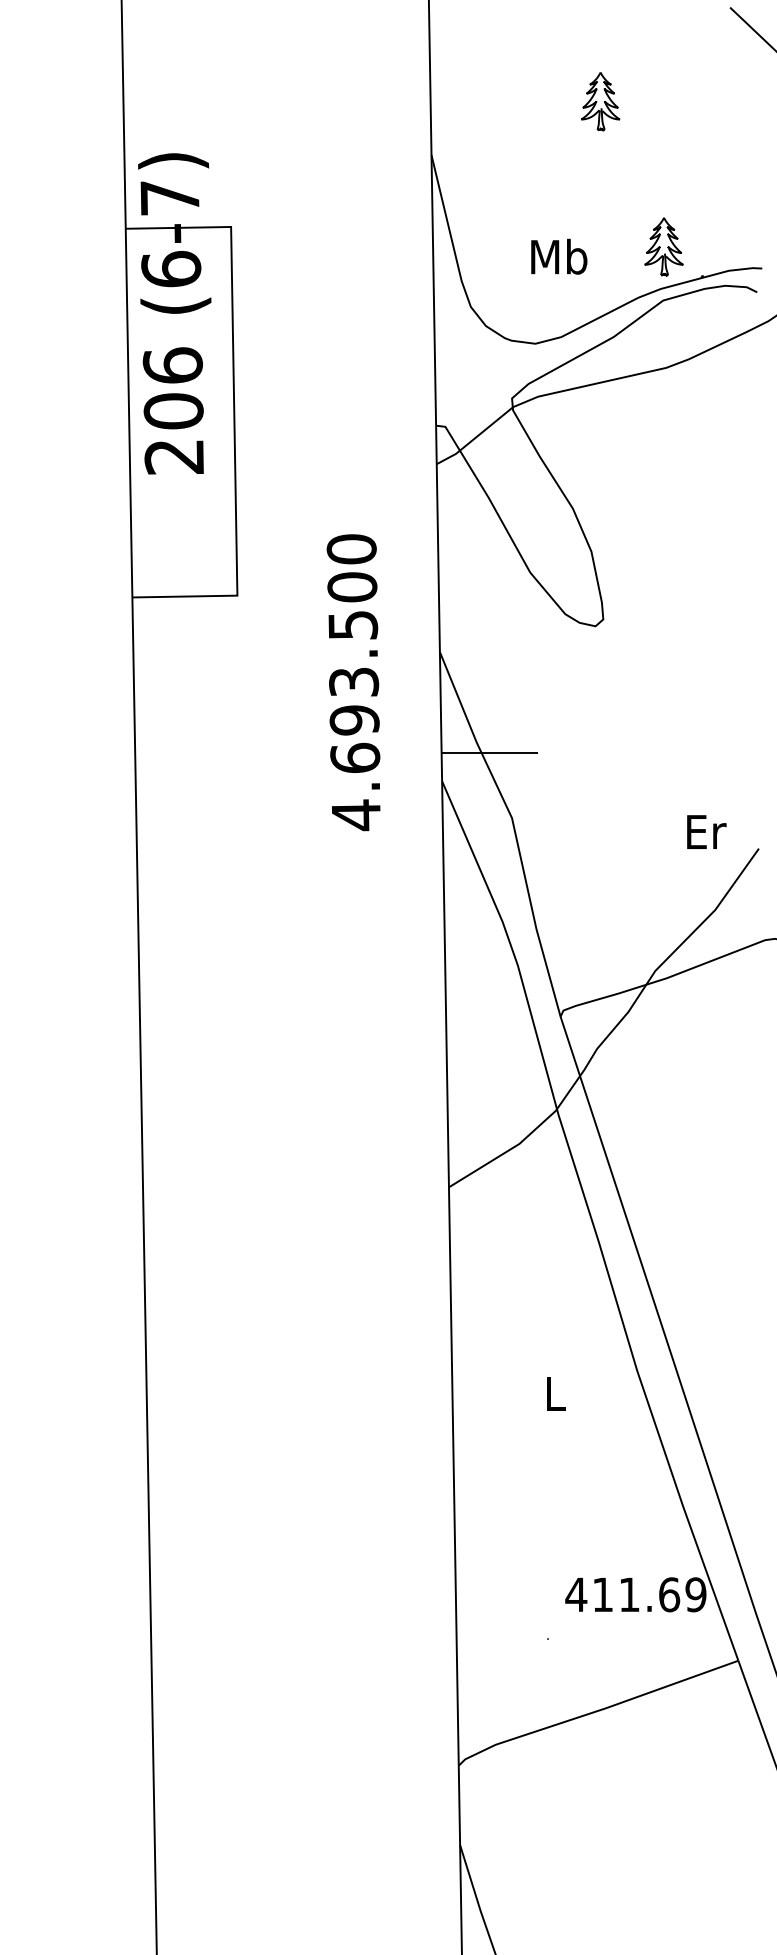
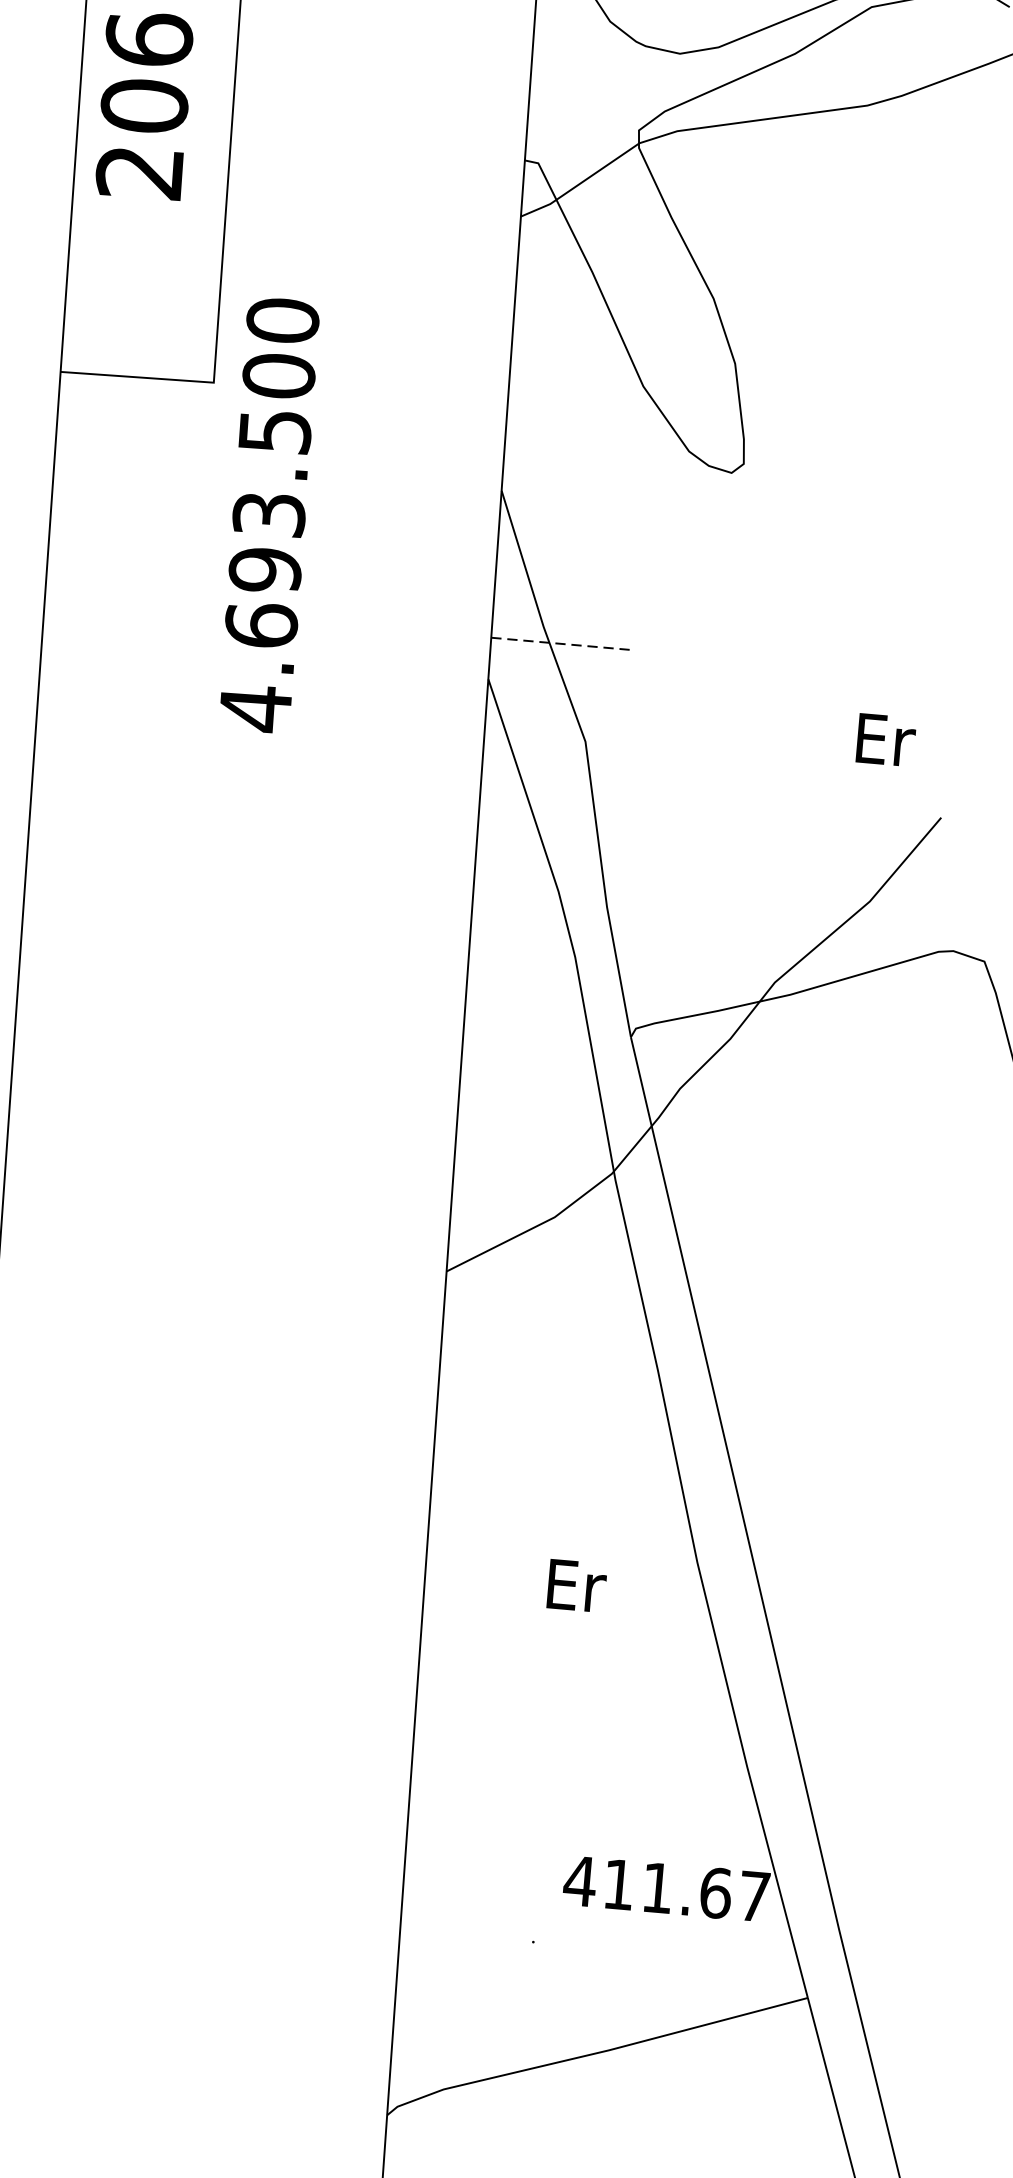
text: (353, 682) -> (268, 514), moved
line: (490, 752) -> (562, 643), solid -> dashed
text: (706, 831) -> (885, 739), moved
text: (556, 1393) -> (576, 1585), L -> Er
text: (695, 1594) -> (753, 1896), 411.69 -> 411.67

